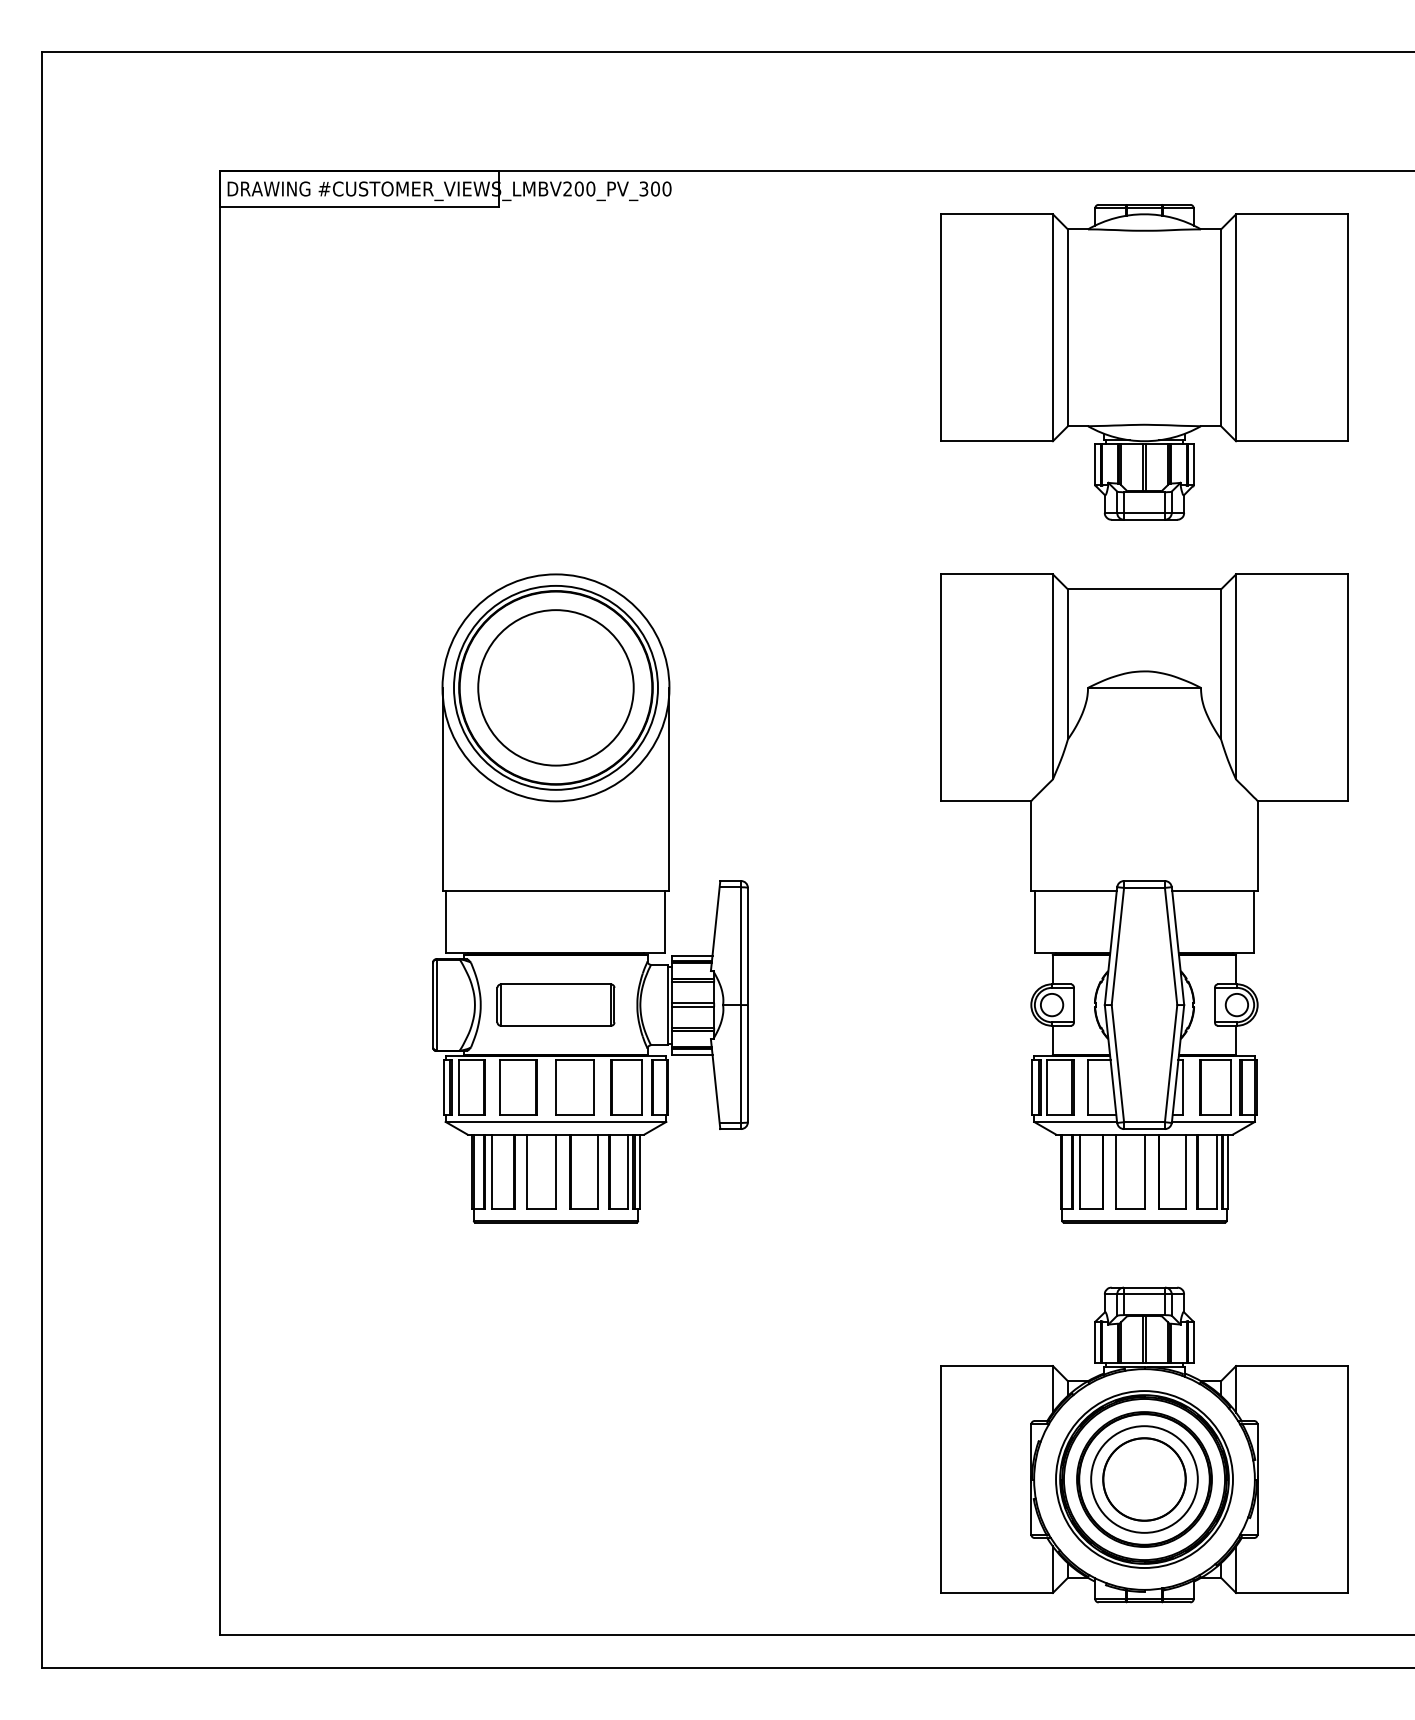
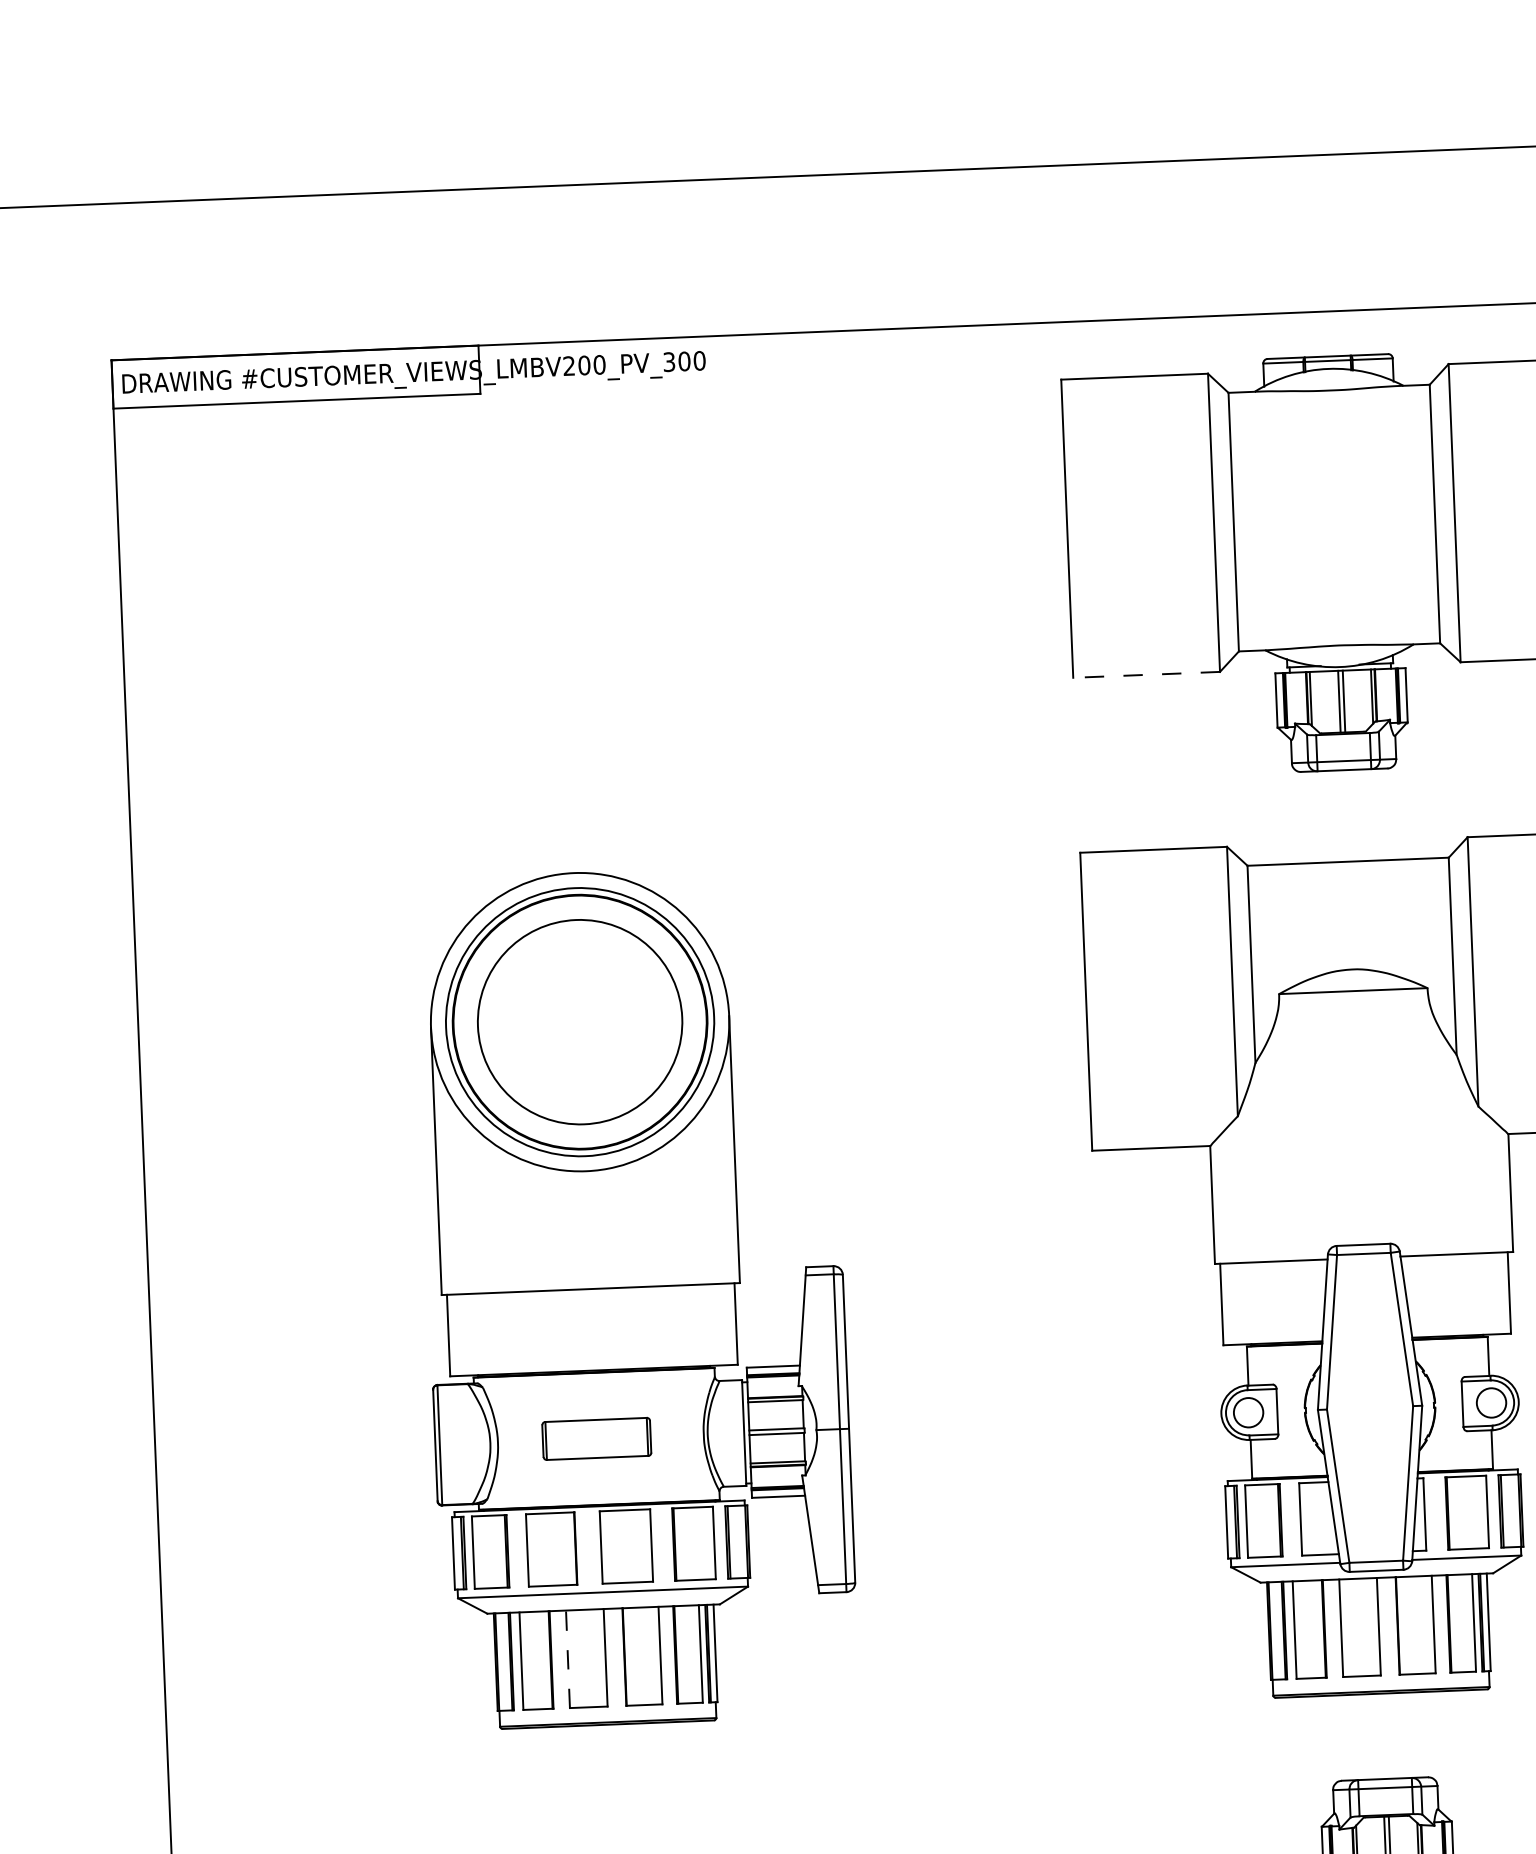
line: (997, 441) -> (1147, 675), solid -> dashed
part: (555, 1004) -> (596, 1438), size x0.7
line: (527, 1171) -> (568, 1659), solid -> dashed

